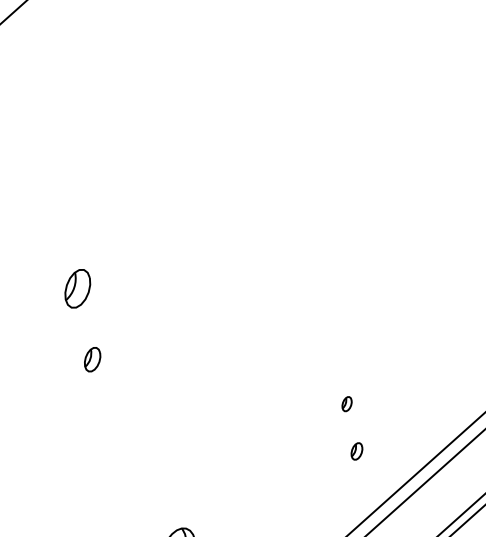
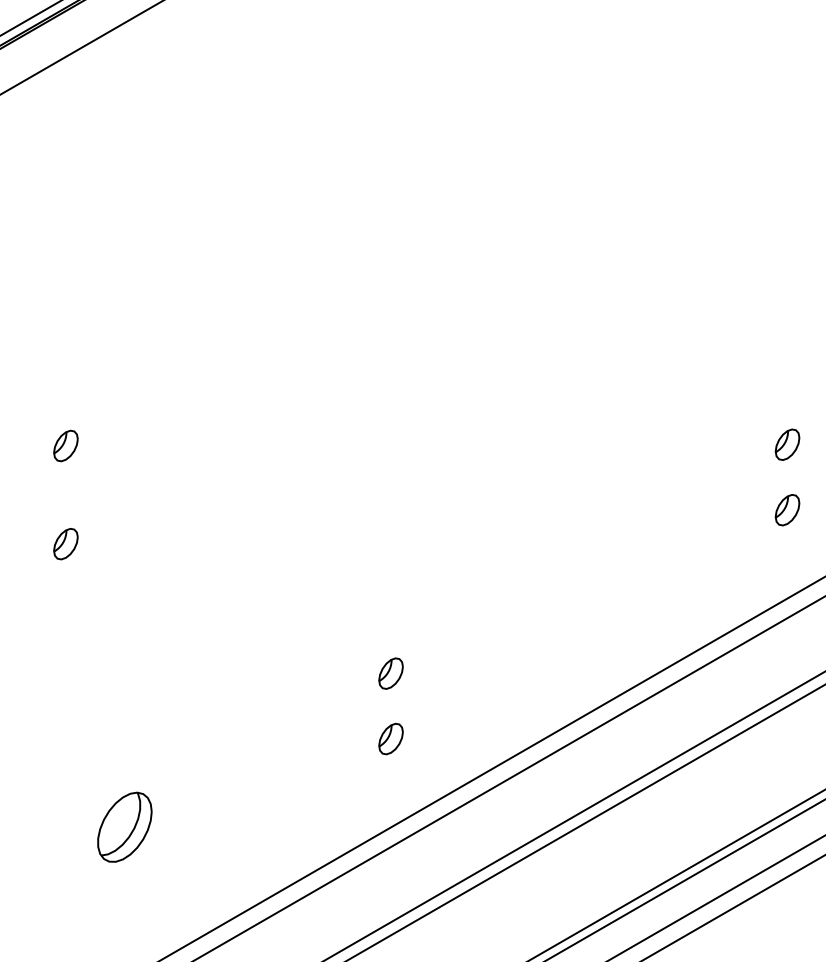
part: (77, 288) -> (65, 445), size x0.62
part: (346, 404) -> (390, 673), size x1.67
part: (356, 451) -> (390, 738), size x1.43

